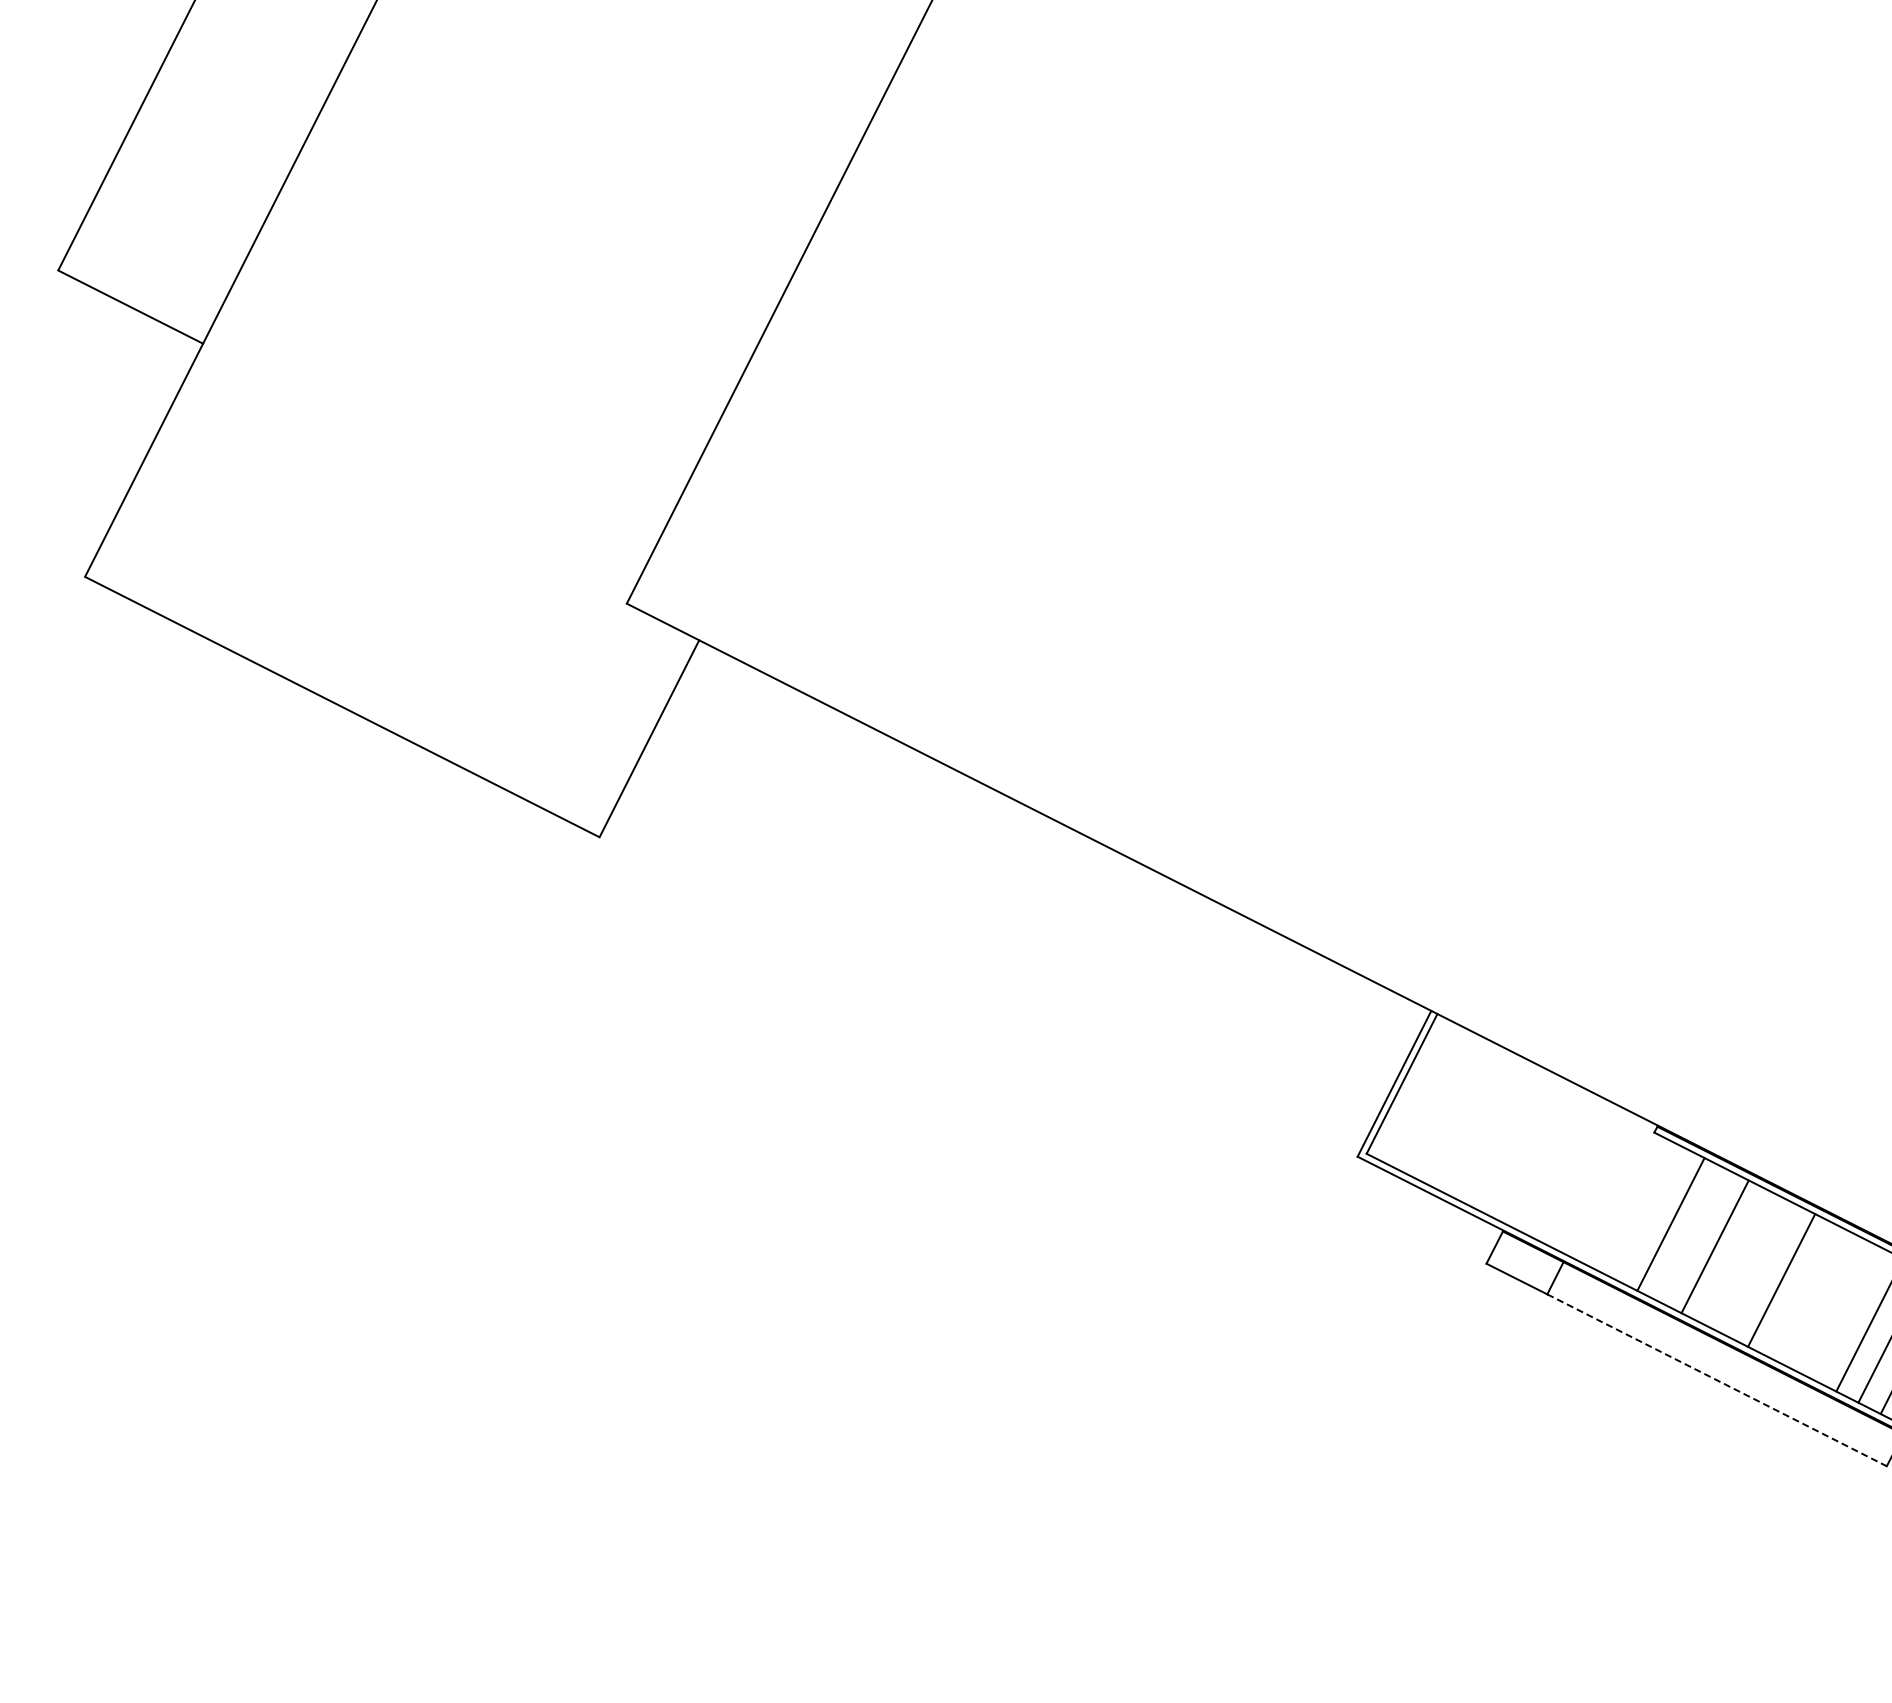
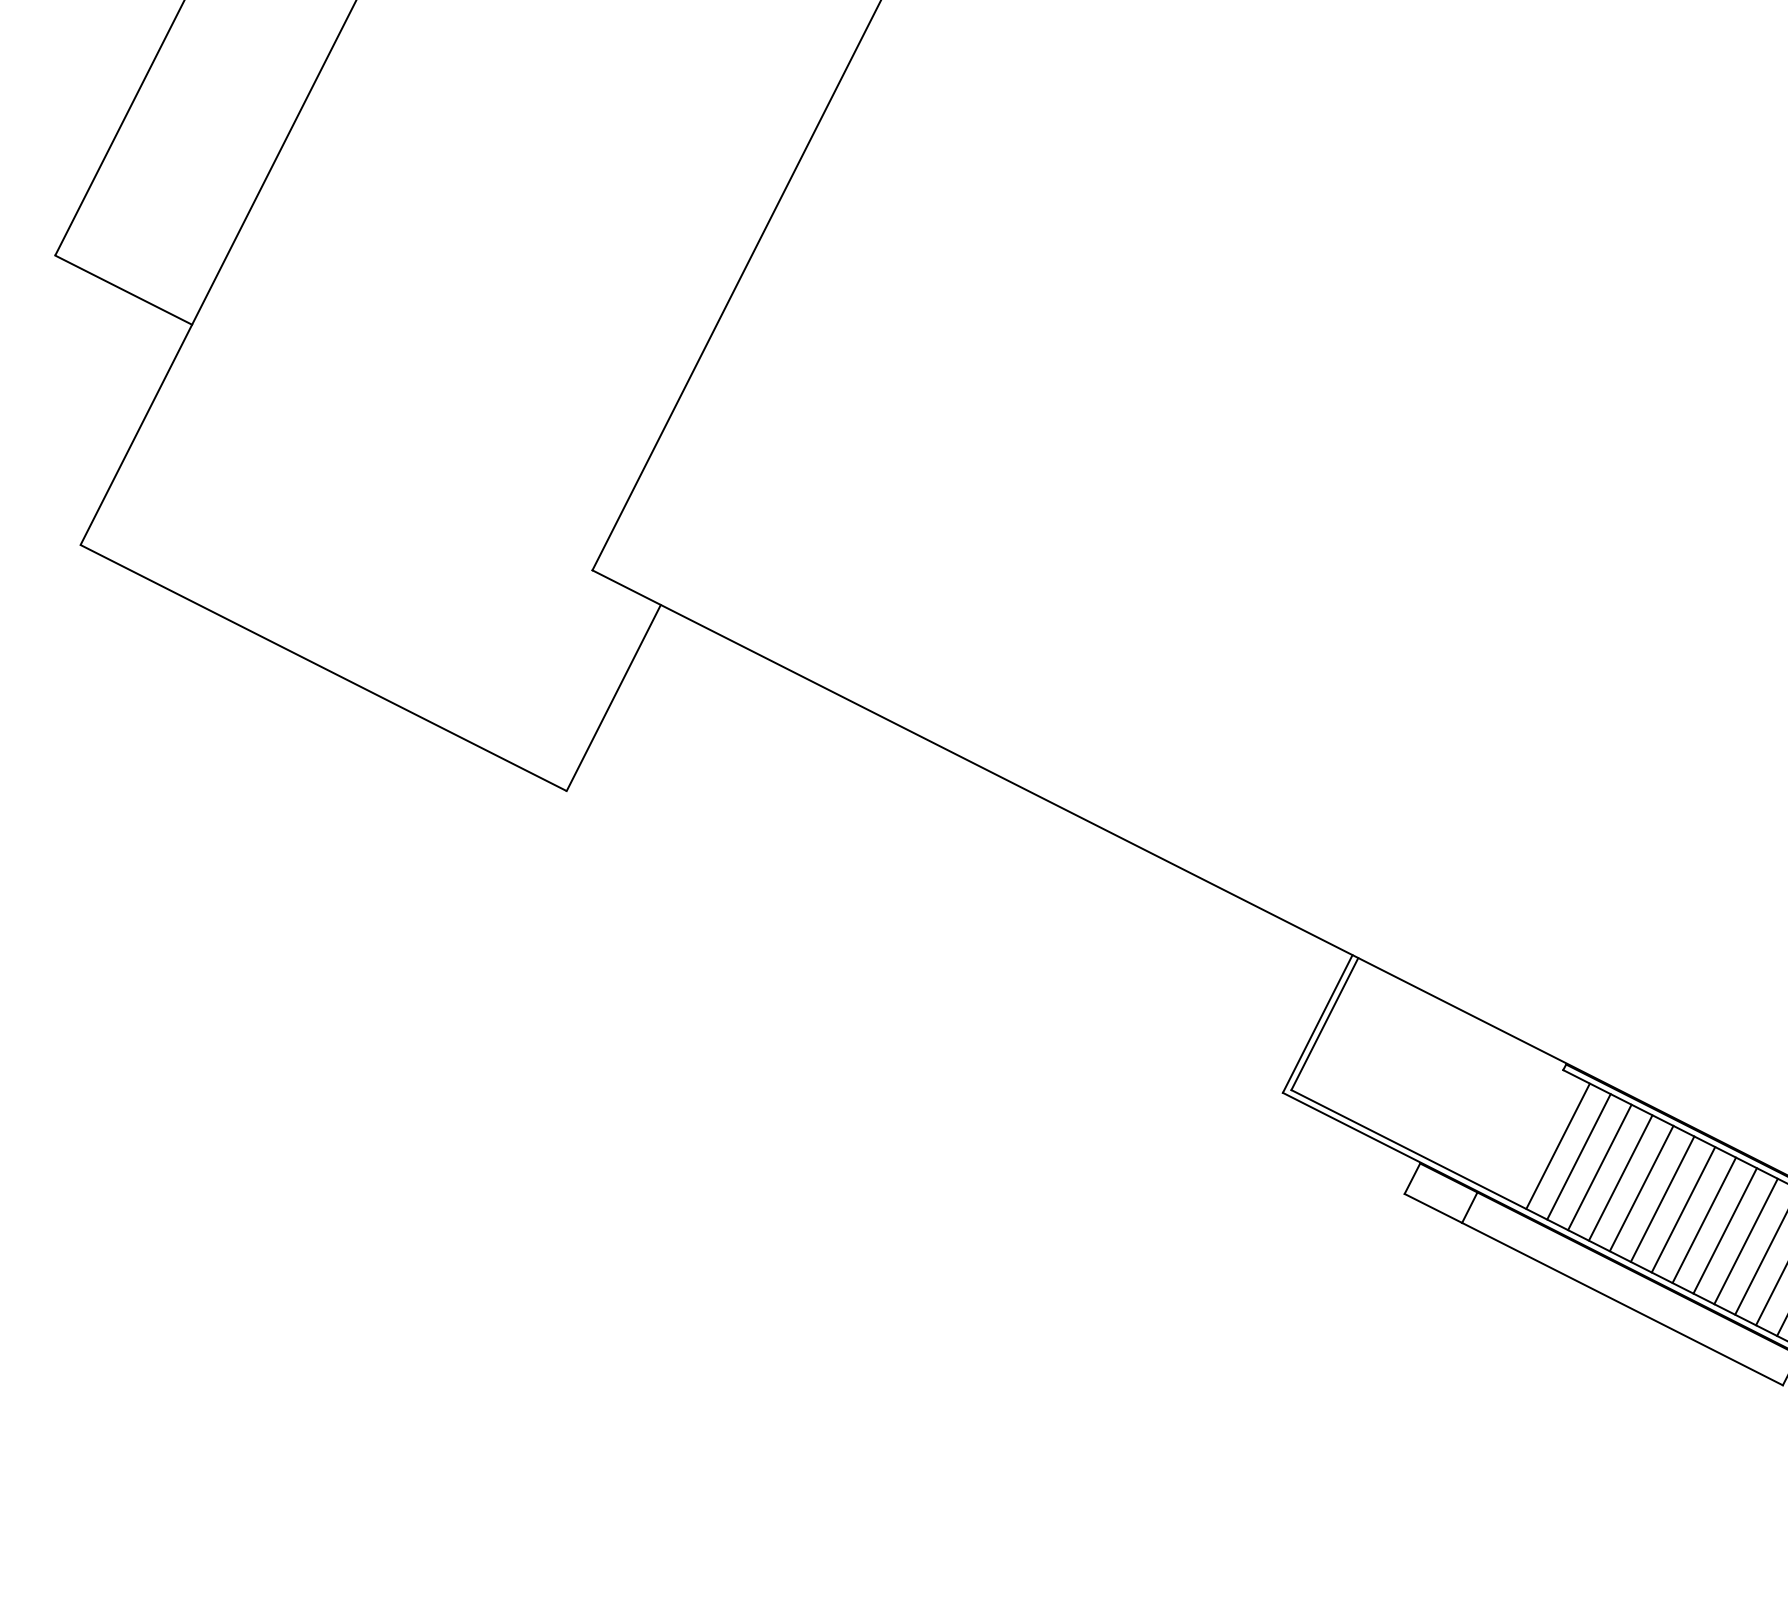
line: (1648, 1213) -> (1557, 1146), added
line: (1692, 1235) -> (1599, 1167), added
line: (1737, 1257) -> (1641, 1188), added
line: (1759, 1268) -> (1662, 1198), added
line: (1803, 1291) -> (1704, 1220), added
line: (1825, 1302) -> (1724, 1230), added
line: (1847, 1313) -> (1745, 1240), added
line: (1717, 1380) -> (1622, 1304), dashed -> solid

